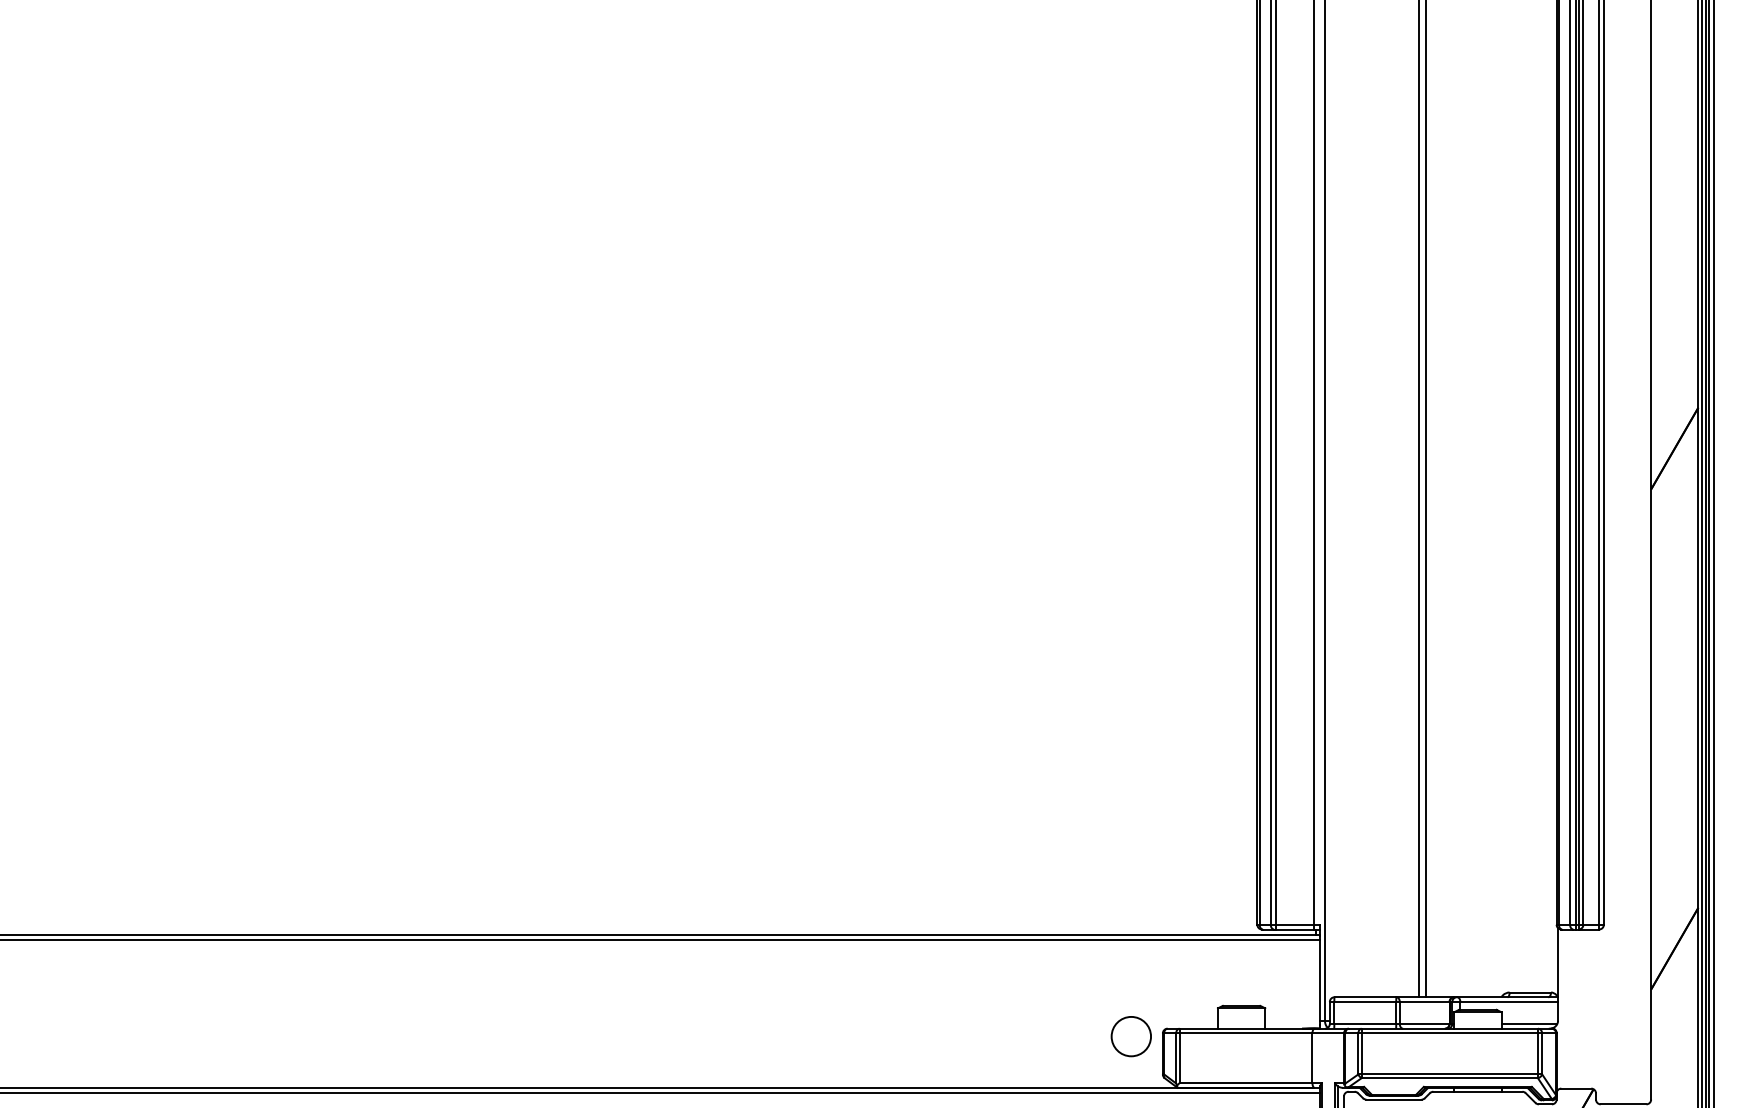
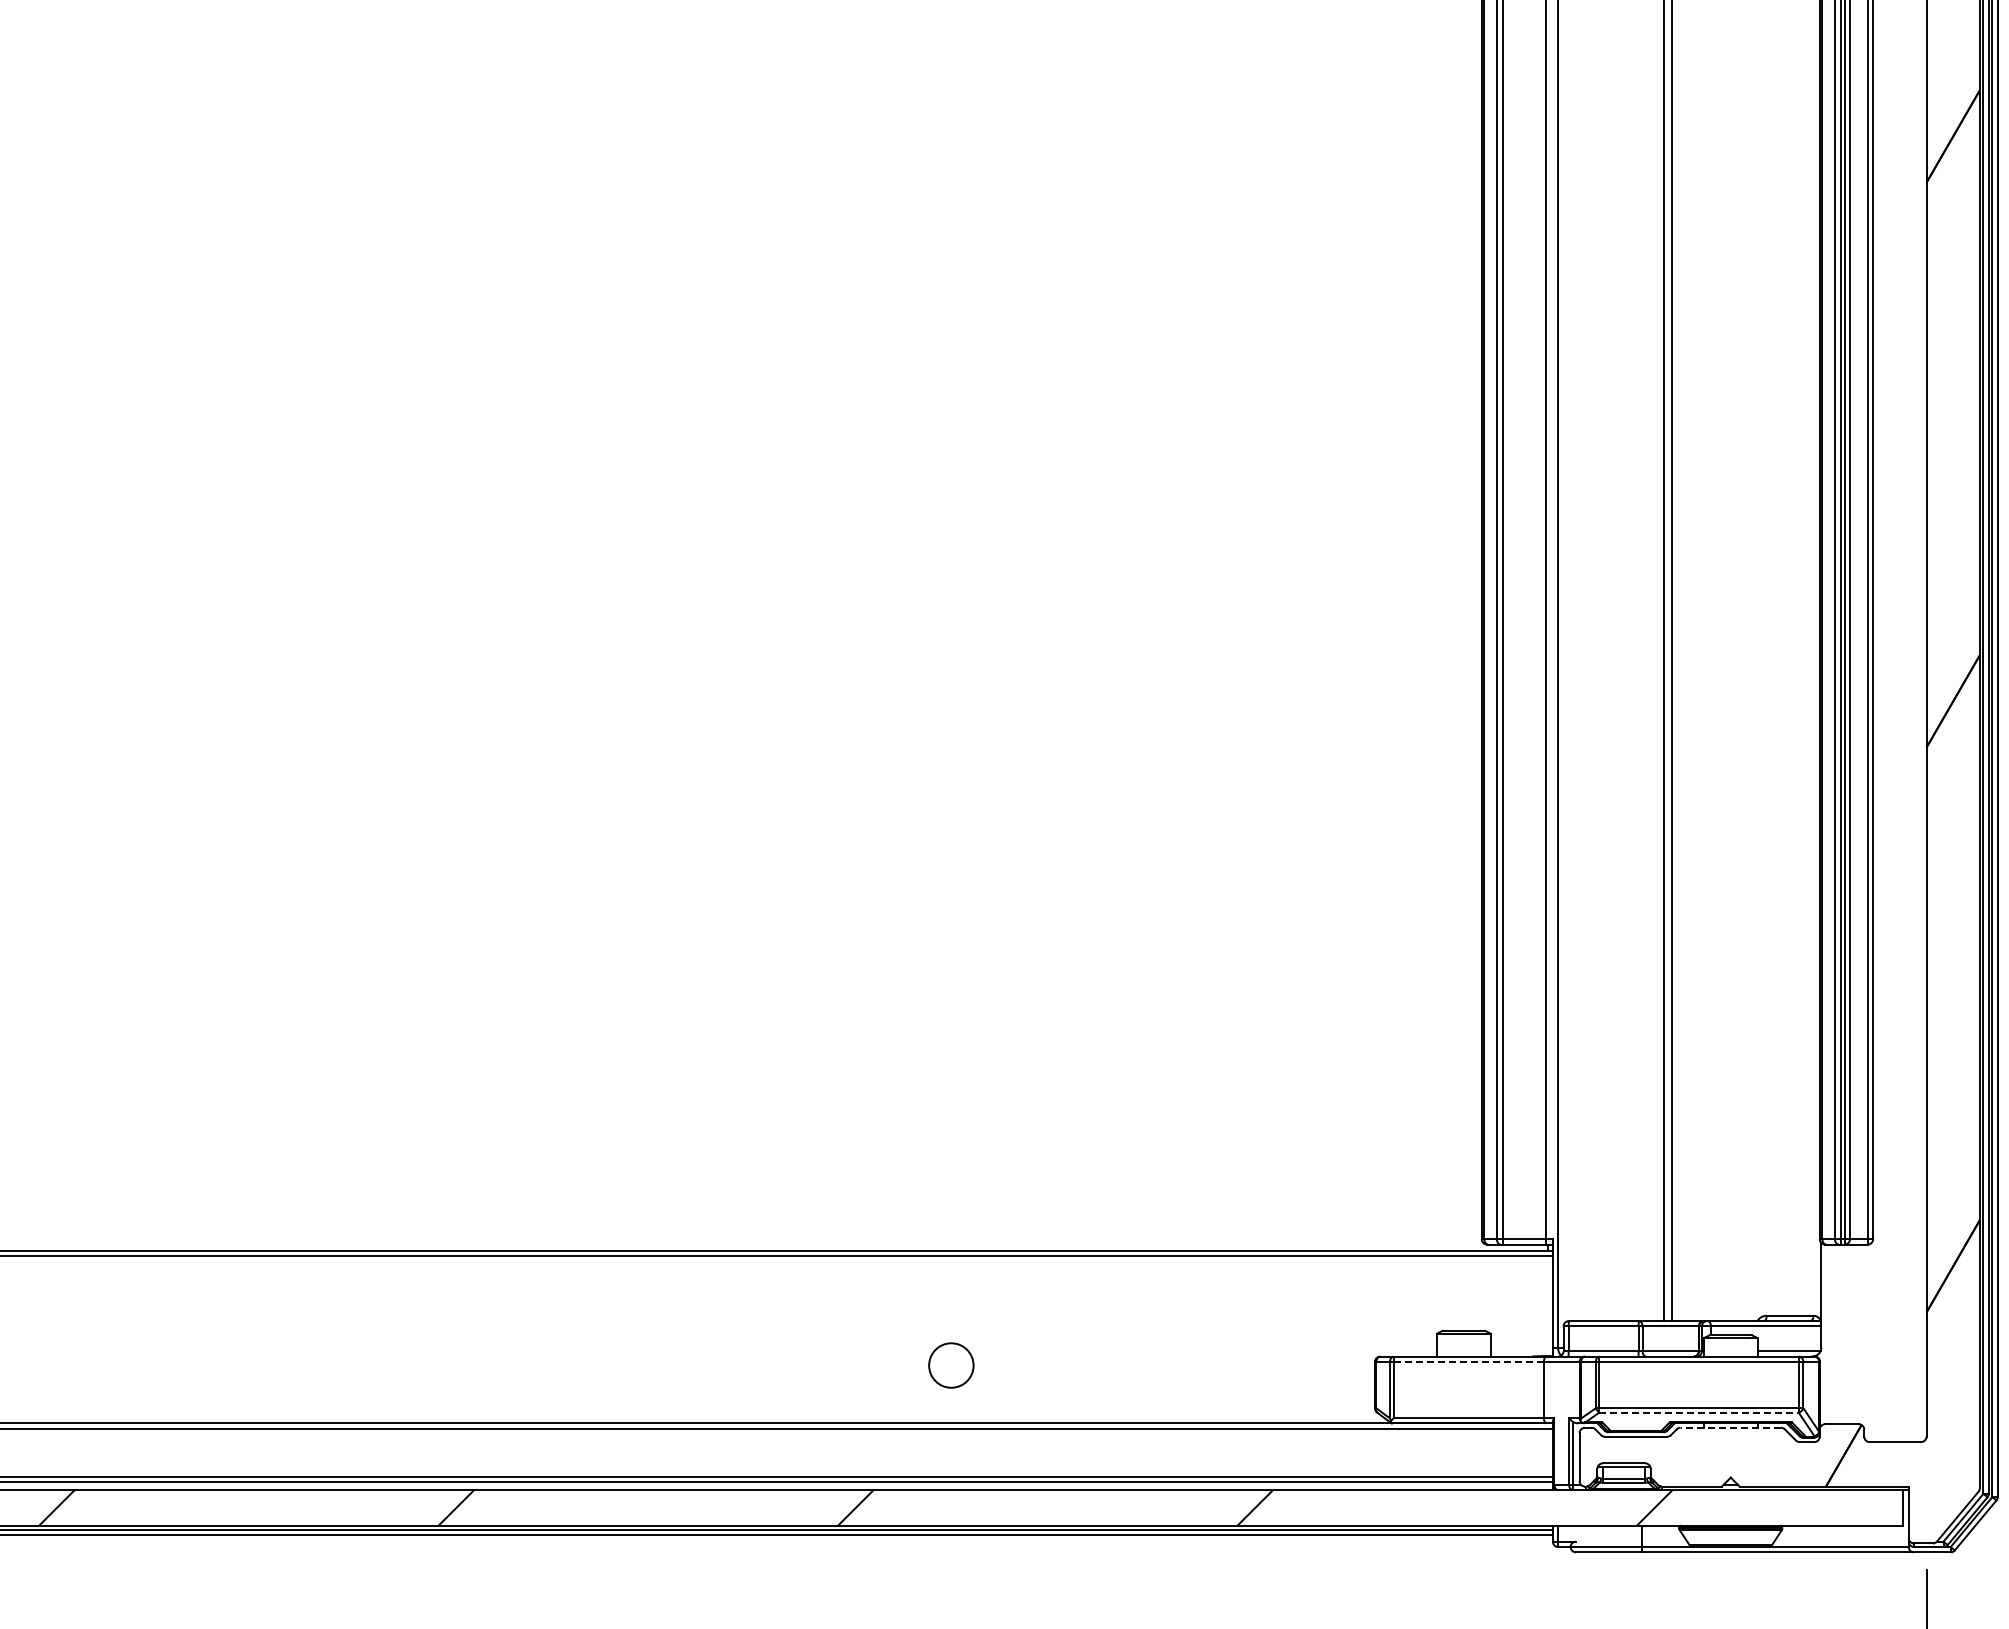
line: (1246, 1033) -> (1469, 1361), solid -> dashed
circle: (1131, 1036) -> (951, 1365), moved
line: (1450, 1078) -> (1699, 1412), solid -> dashed
line: (1477, 1091) -> (1730, 1427), solid -> dashed

